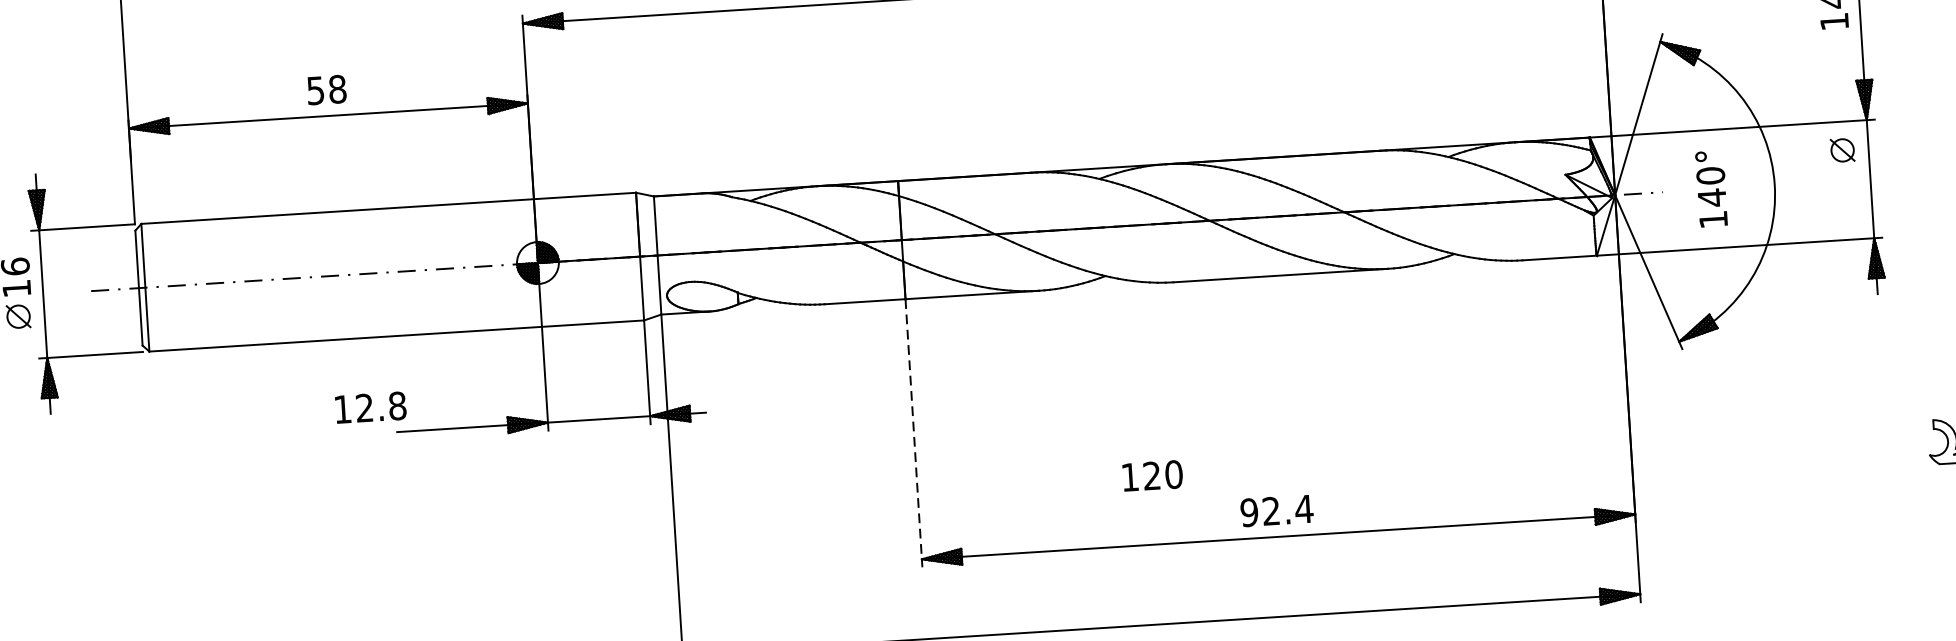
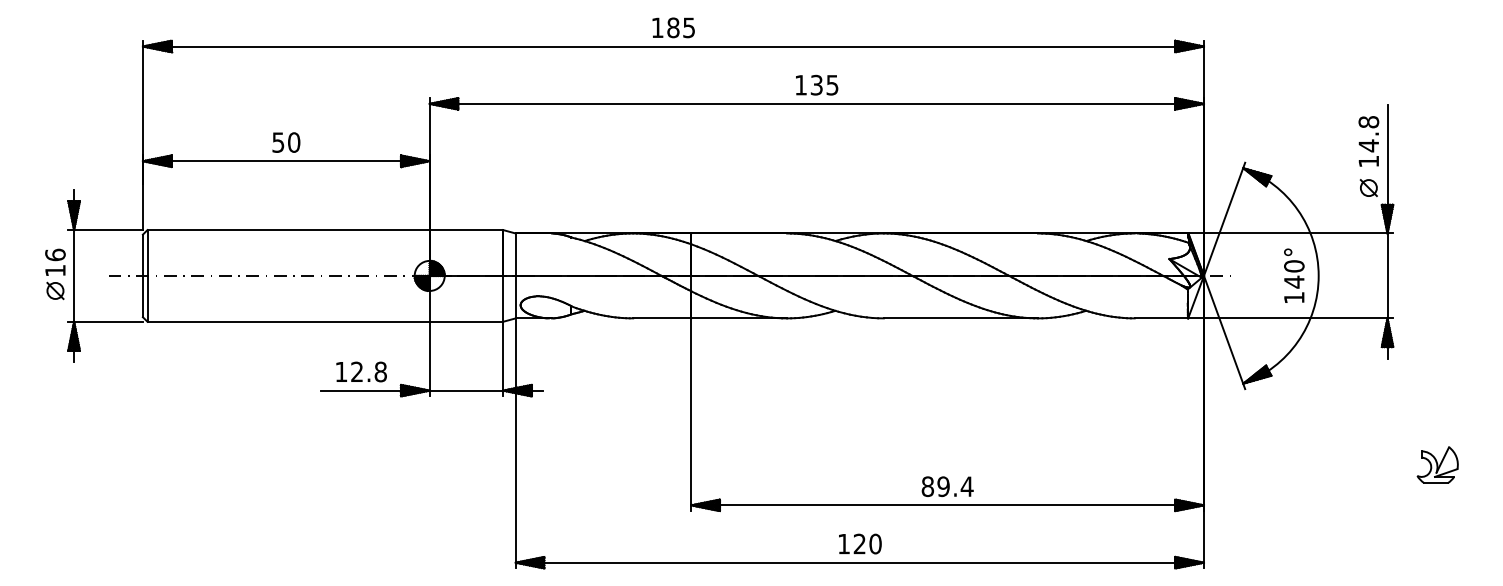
text: (338, 89) -> (294, 142), 58 -> 50
part: (1842, 149) -> (1368, 187), moved
text: (1711, 188) -> (1294, 275), moved
text: (370, 407) -> (361, 371), moved
line: (914, 434) -> (691, 415), dashed -> solid
text: (1153, 475) -> (860, 543), moved
text: (1260, 511) -> (935, 486), 92.4 -> 89.4

